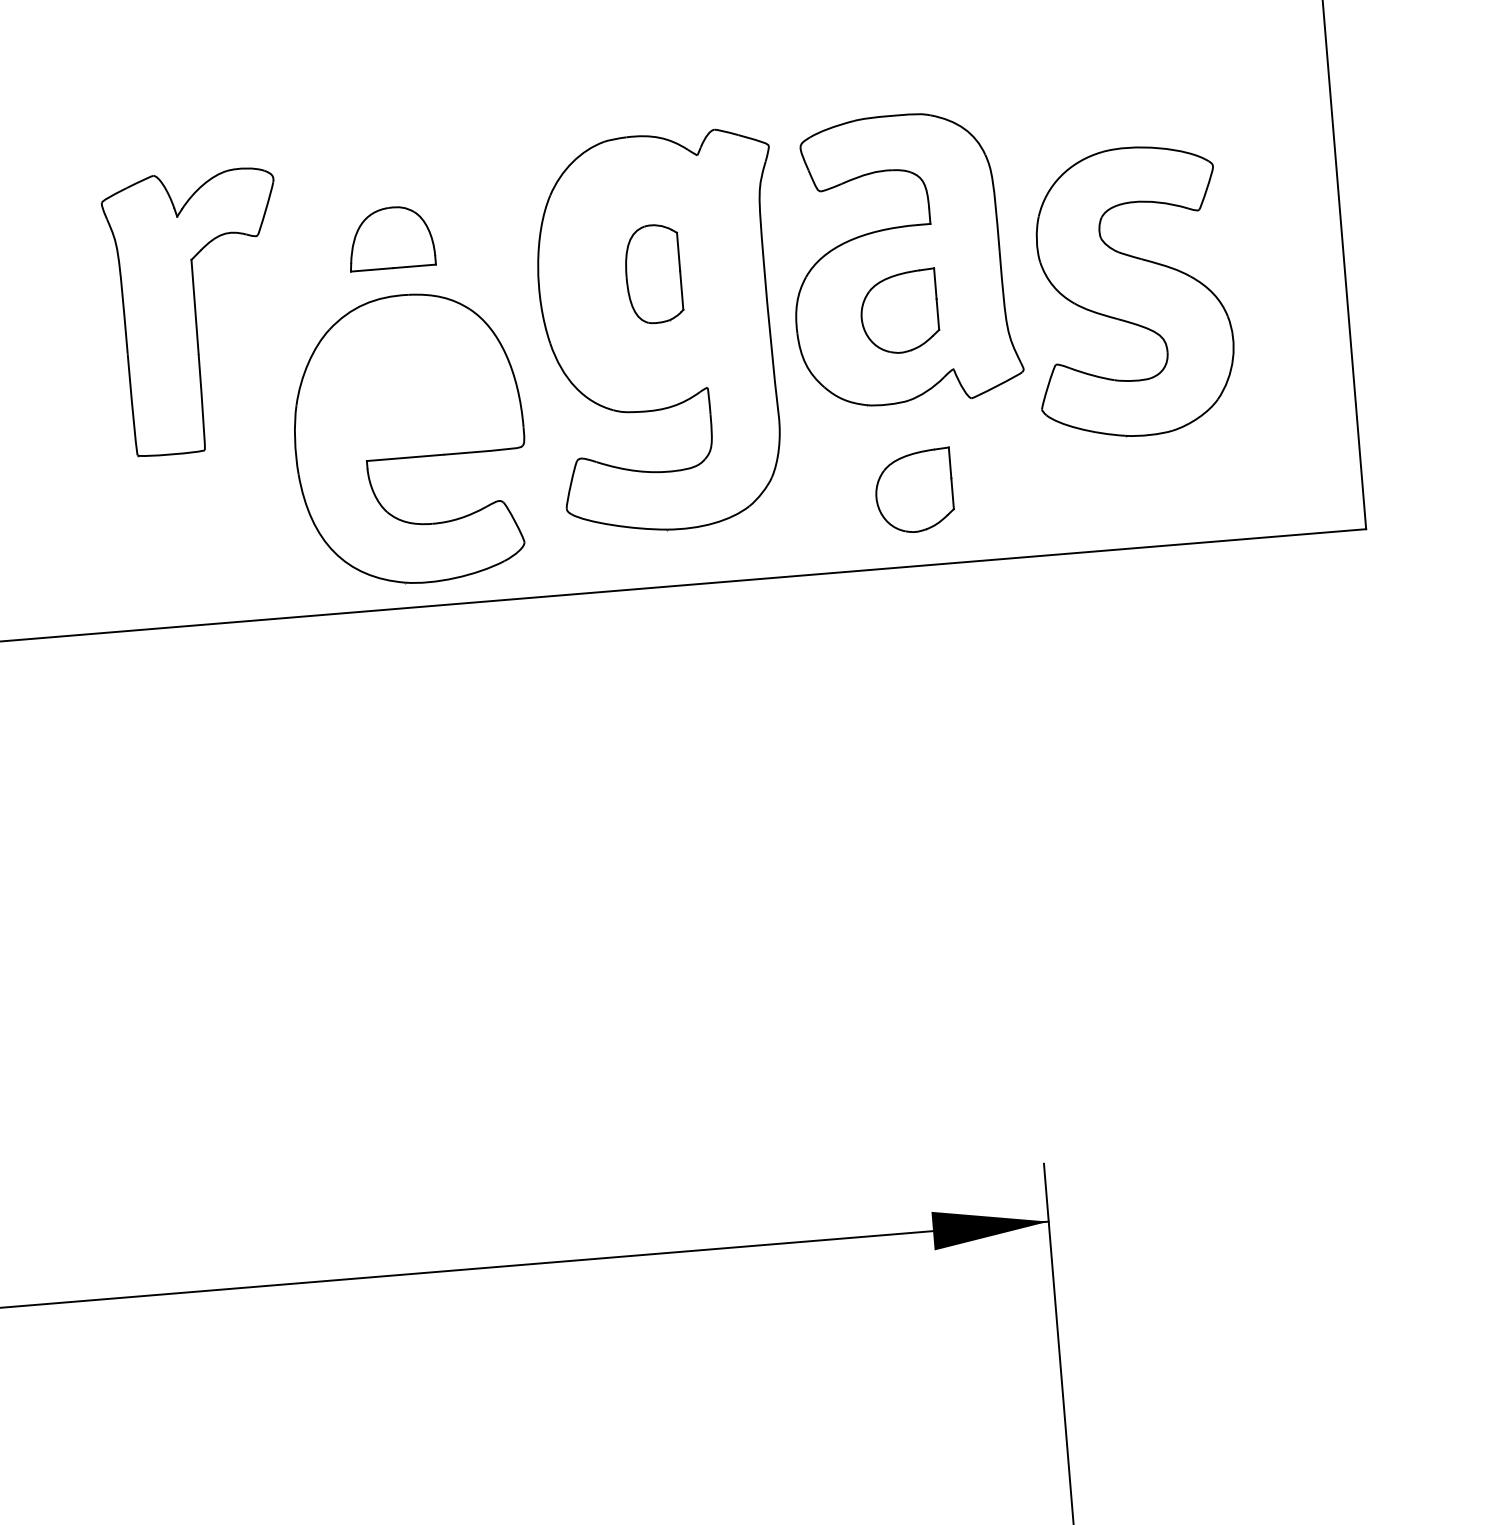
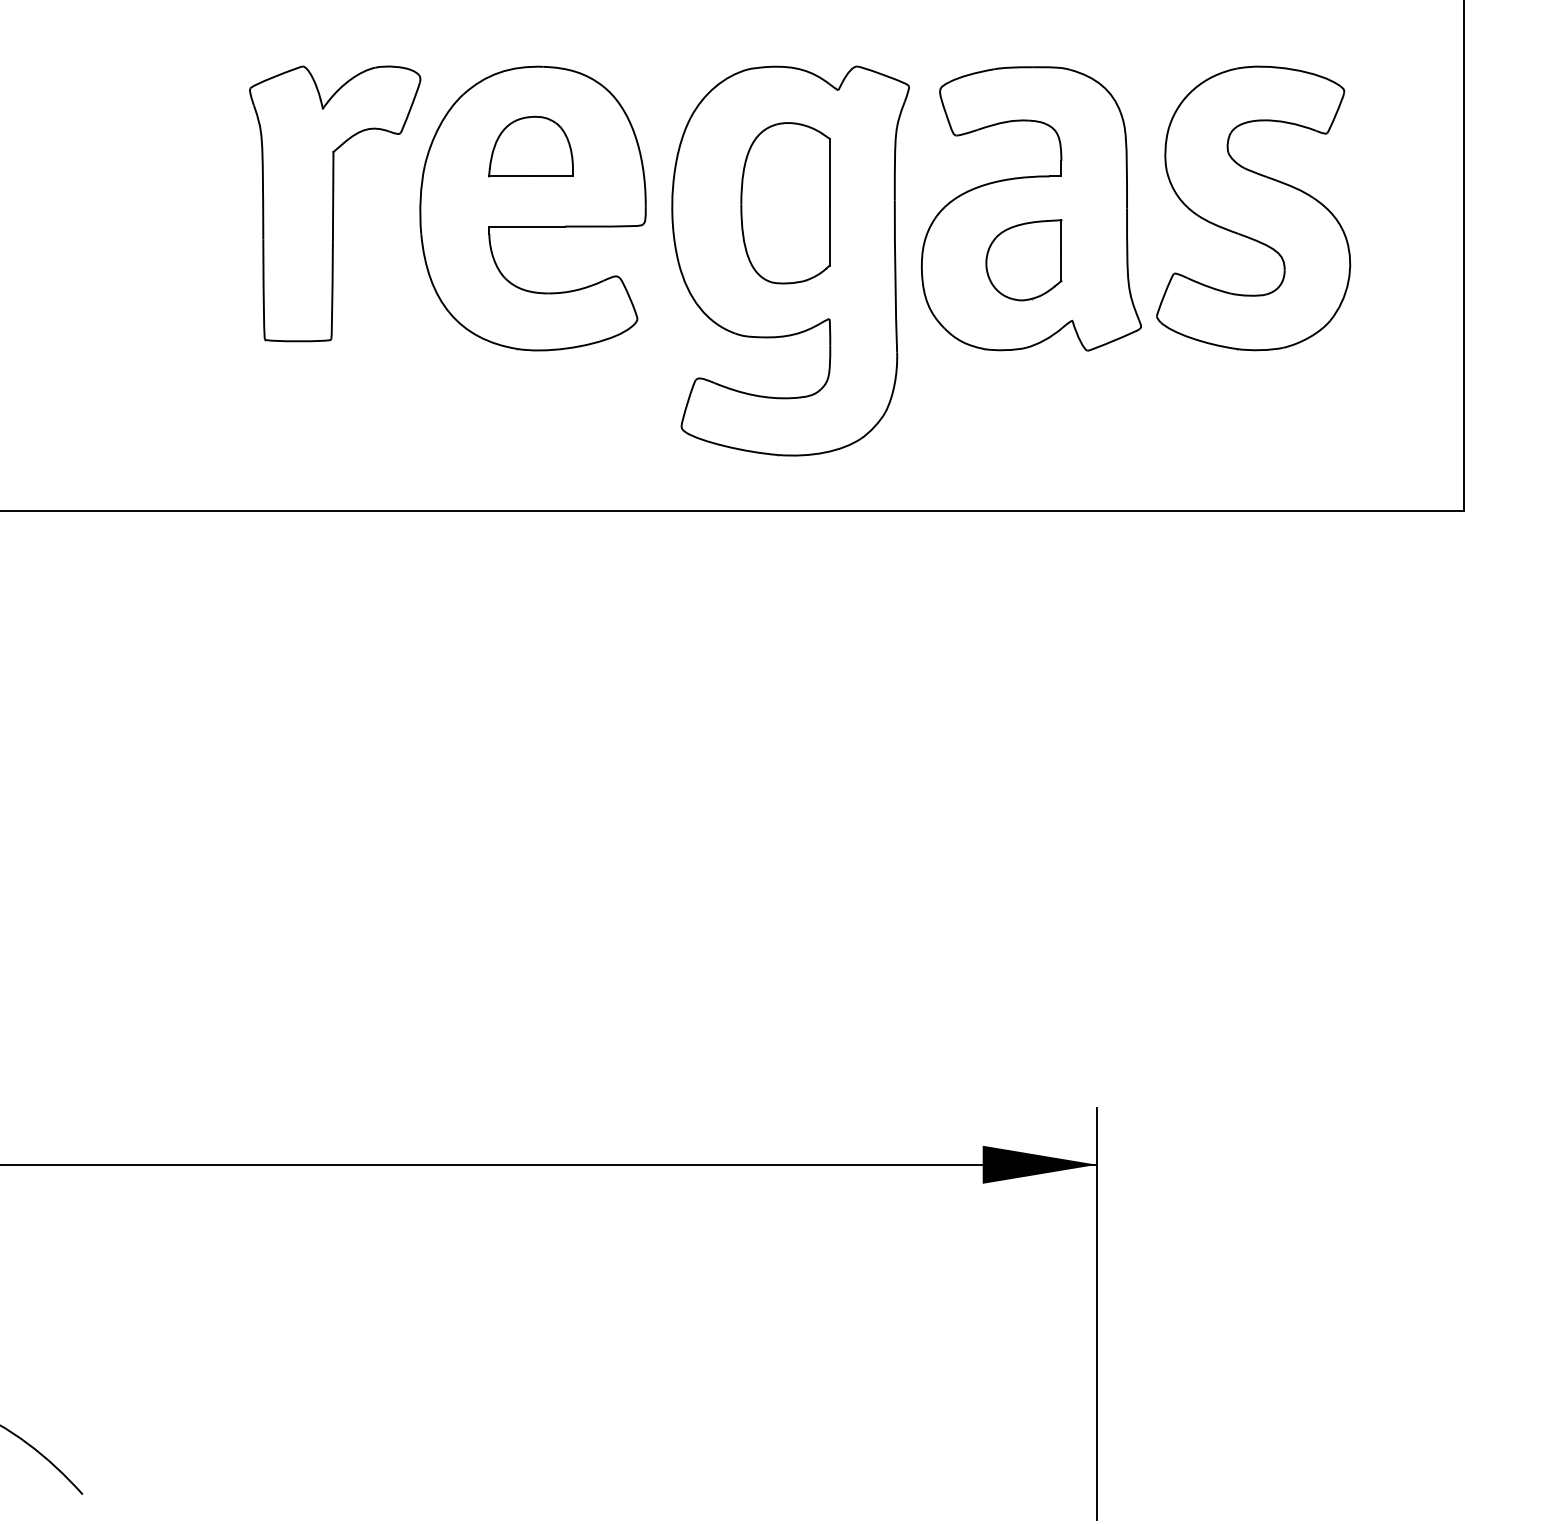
part: (653, 274) -> (785, 203), size x1.67
part: (1130, 292) -> (1253, 208), moved
part: (409, 439) -> (532, 208), moved
part: (913, 491) -> (1023, 437), removed

